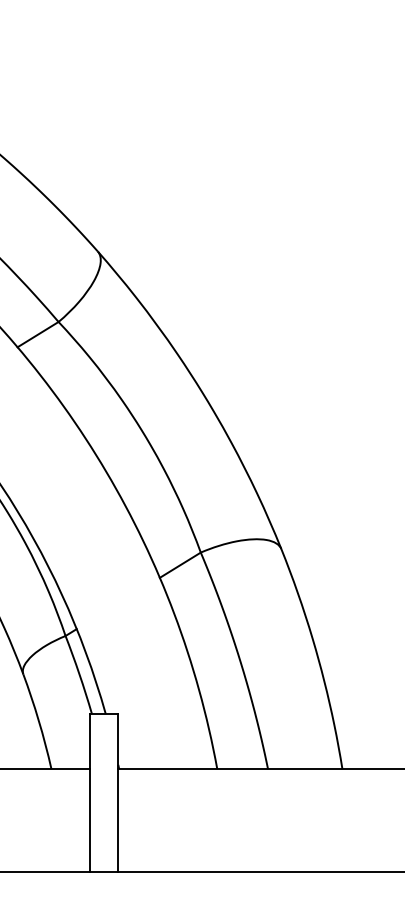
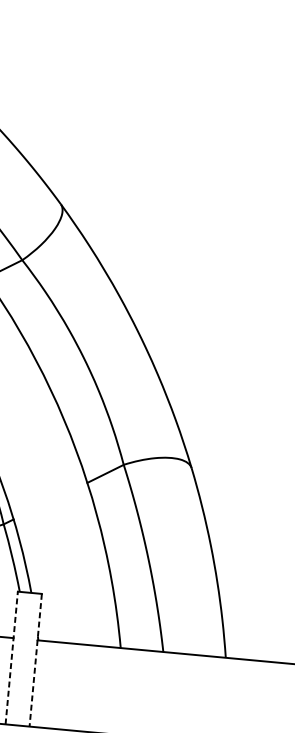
line: (89, 792) -> (11, 657), solid -> dashed
line: (118, 793) -> (35, 660), solid -> dashed

